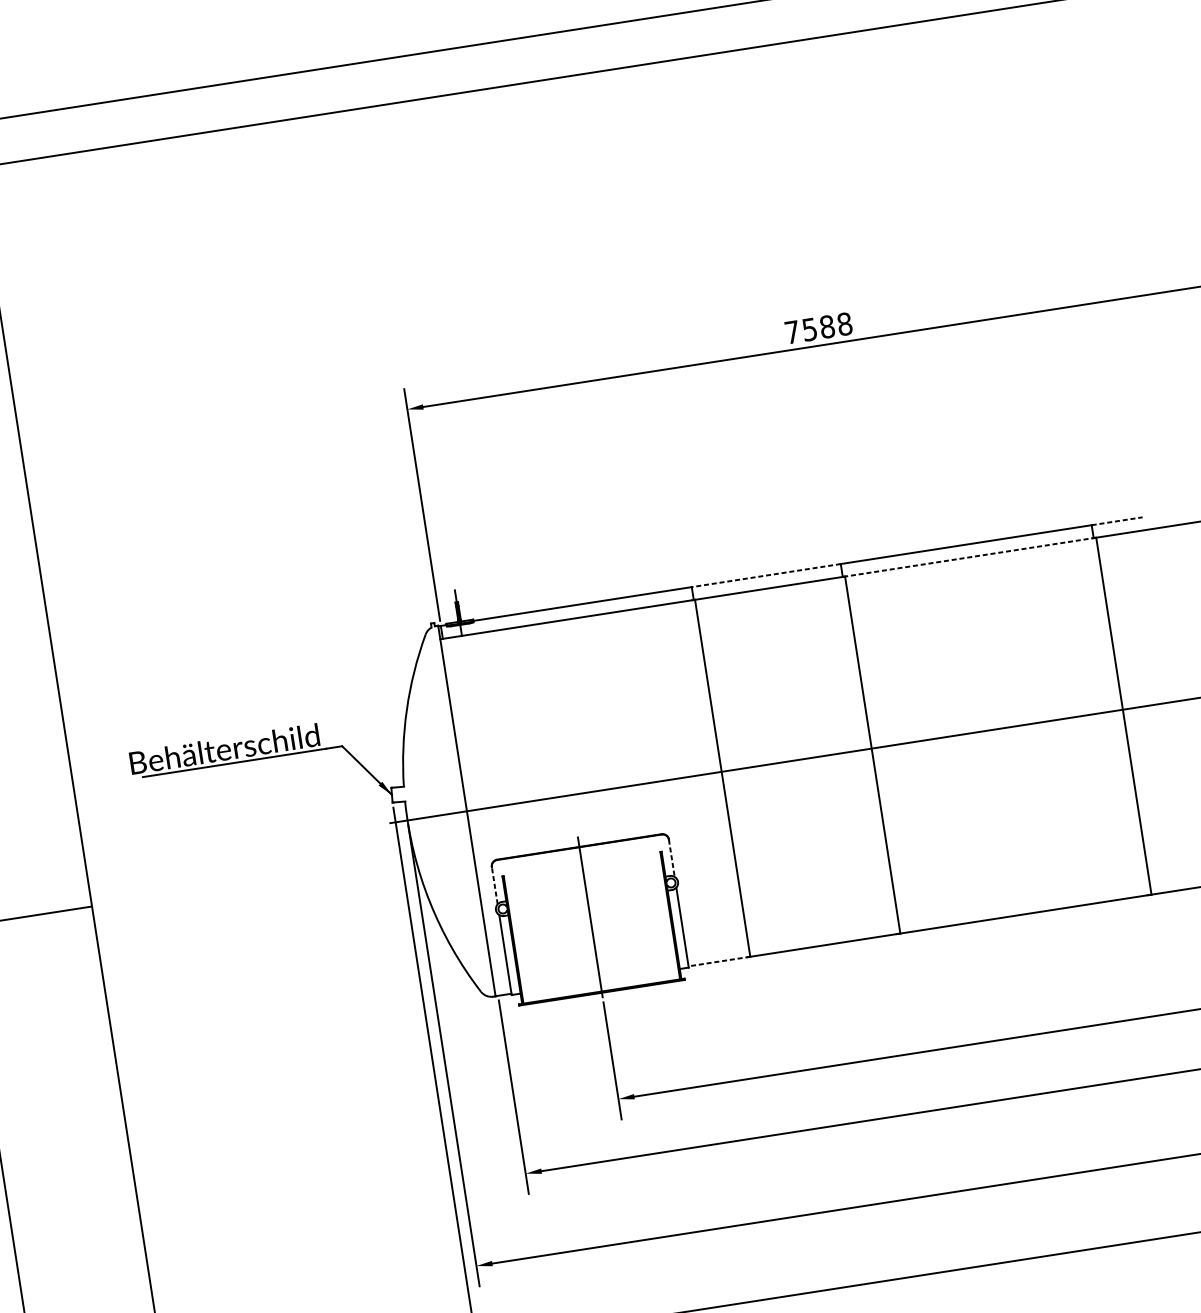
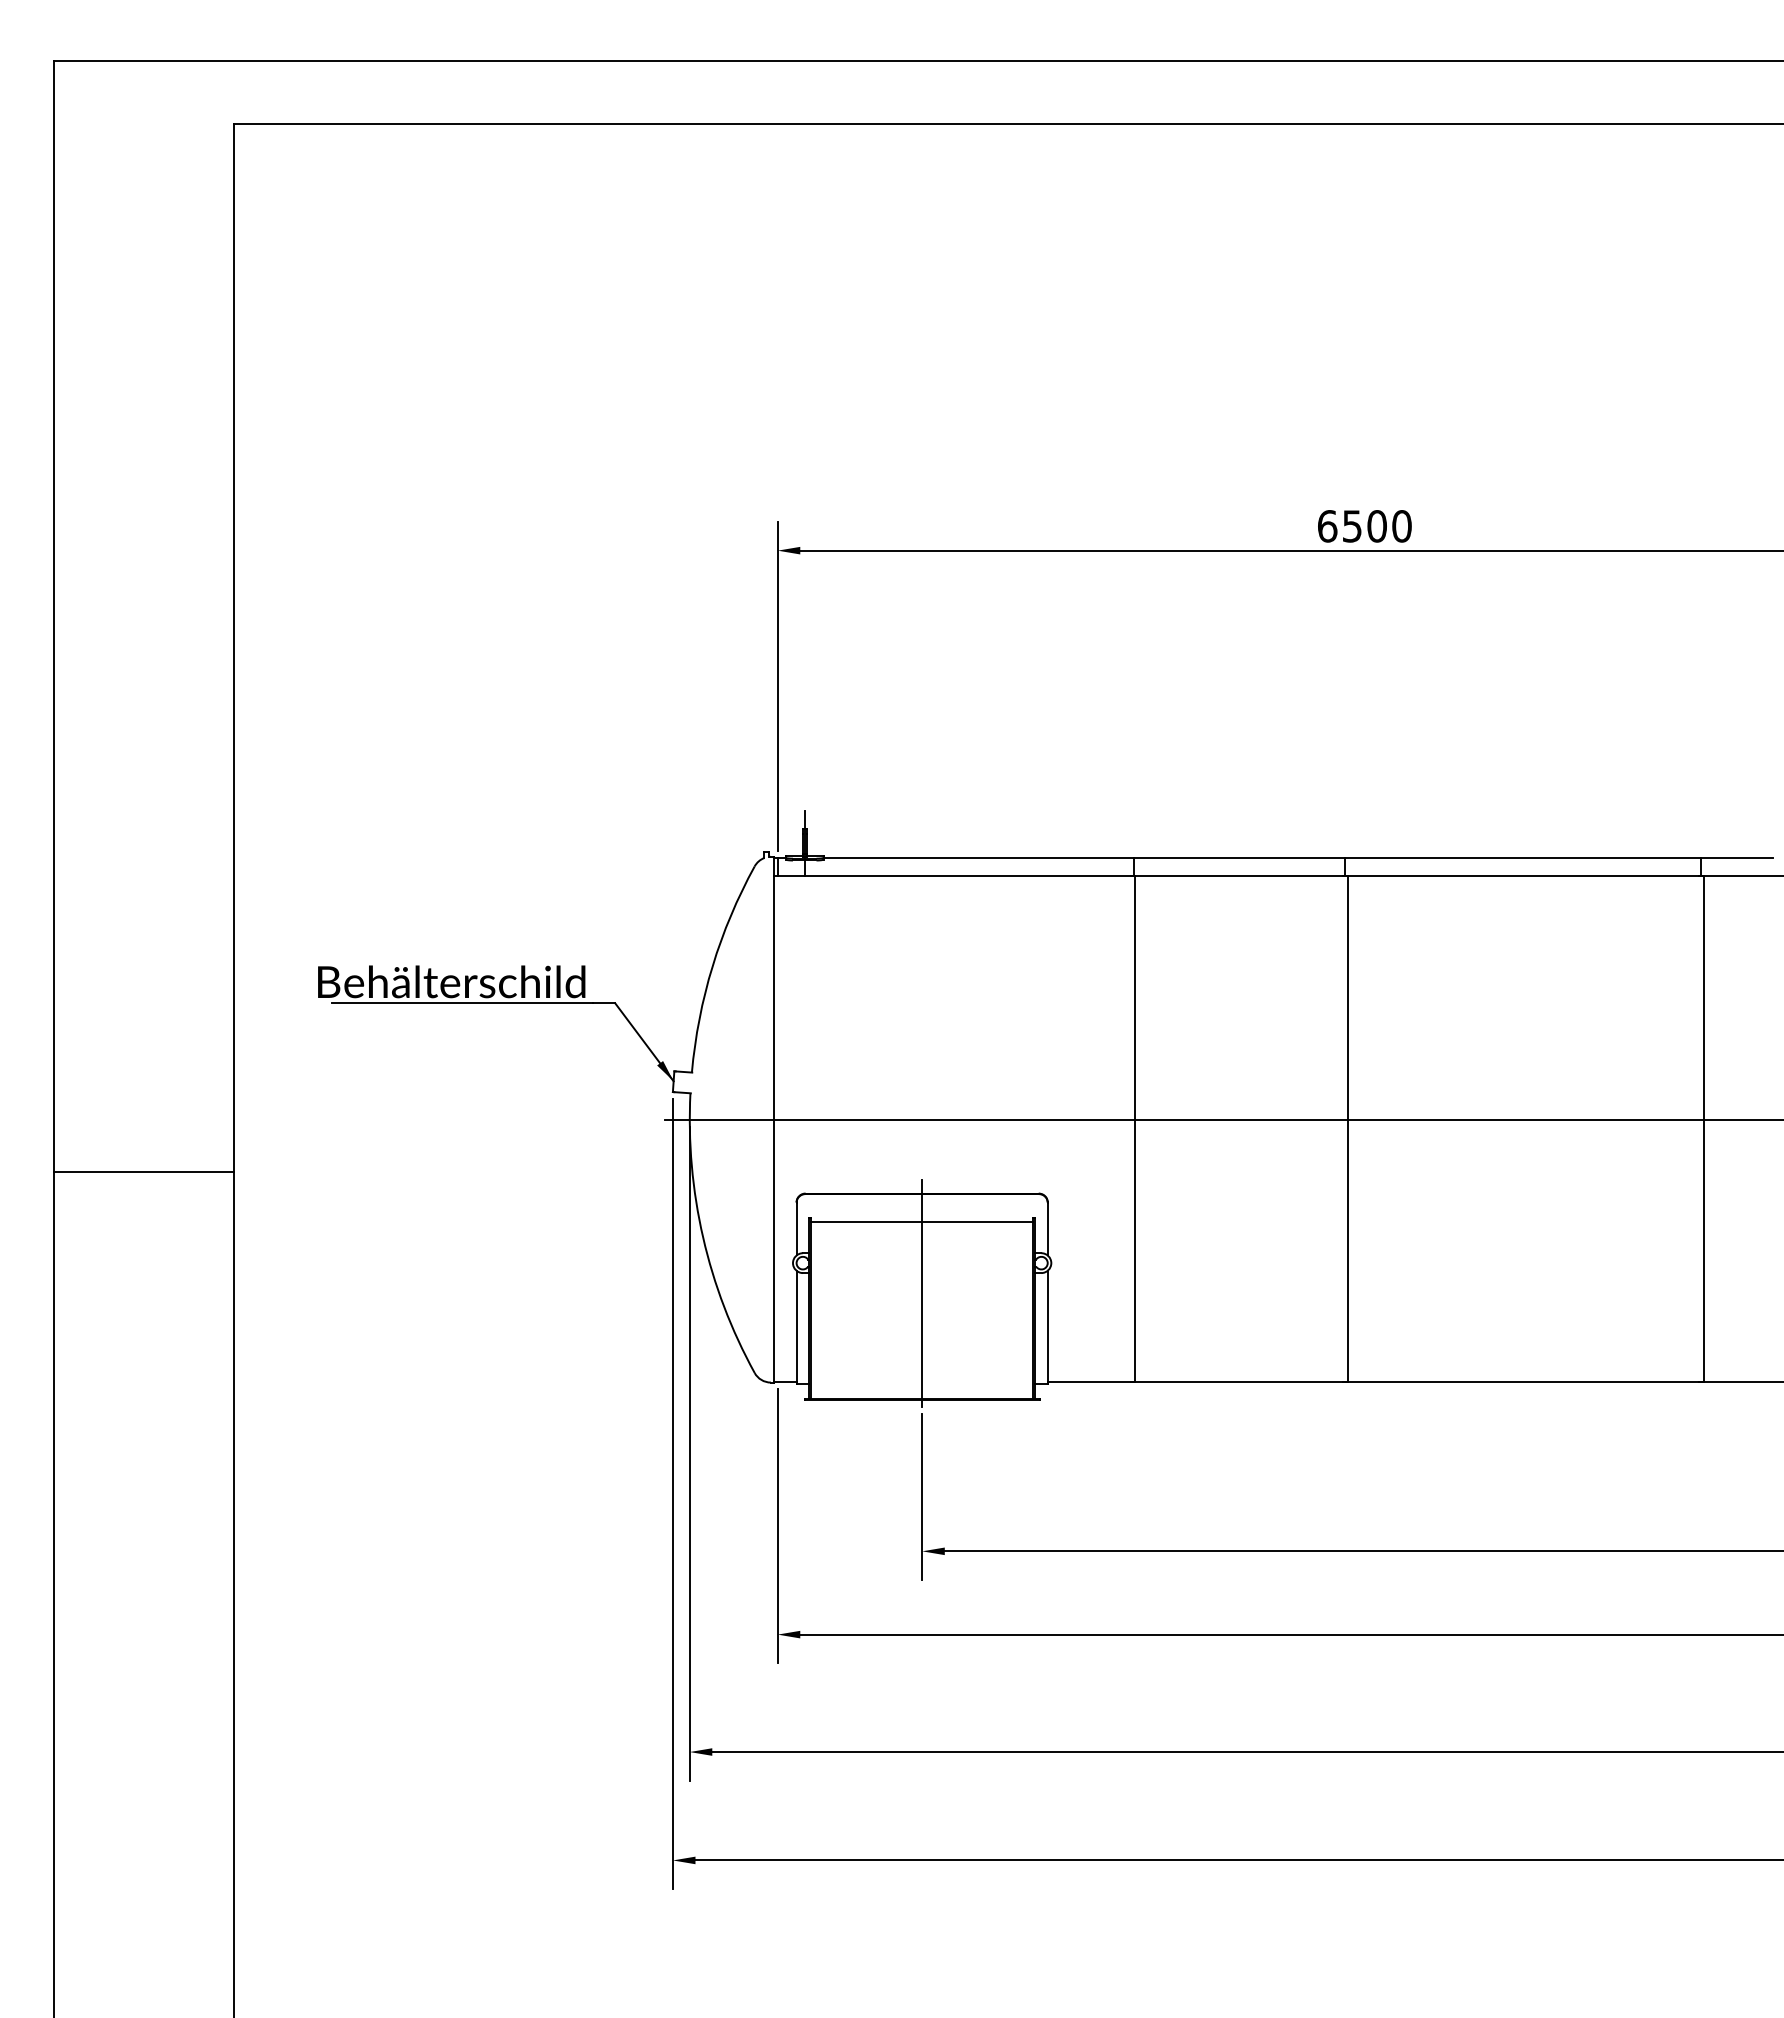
text: (818, 328) -> (1364, 526), 7588 -> 6500
line: (1117, 521) -> (1737, 857), dashed -> solid
line: (968, 557) -> (1523, 876), dashed -> solid
line: (766, 575) -> (1239, 857), dashed -> solid
line: (671, 858) -> (1047, 1229), dashed -> solid
line: (582, 867) -> (922, 1222), added
line: (494, 885) -> (796, 1228), dashed -> solid
line: (719, 961) -> (1091, 1382), dashed -> solid

